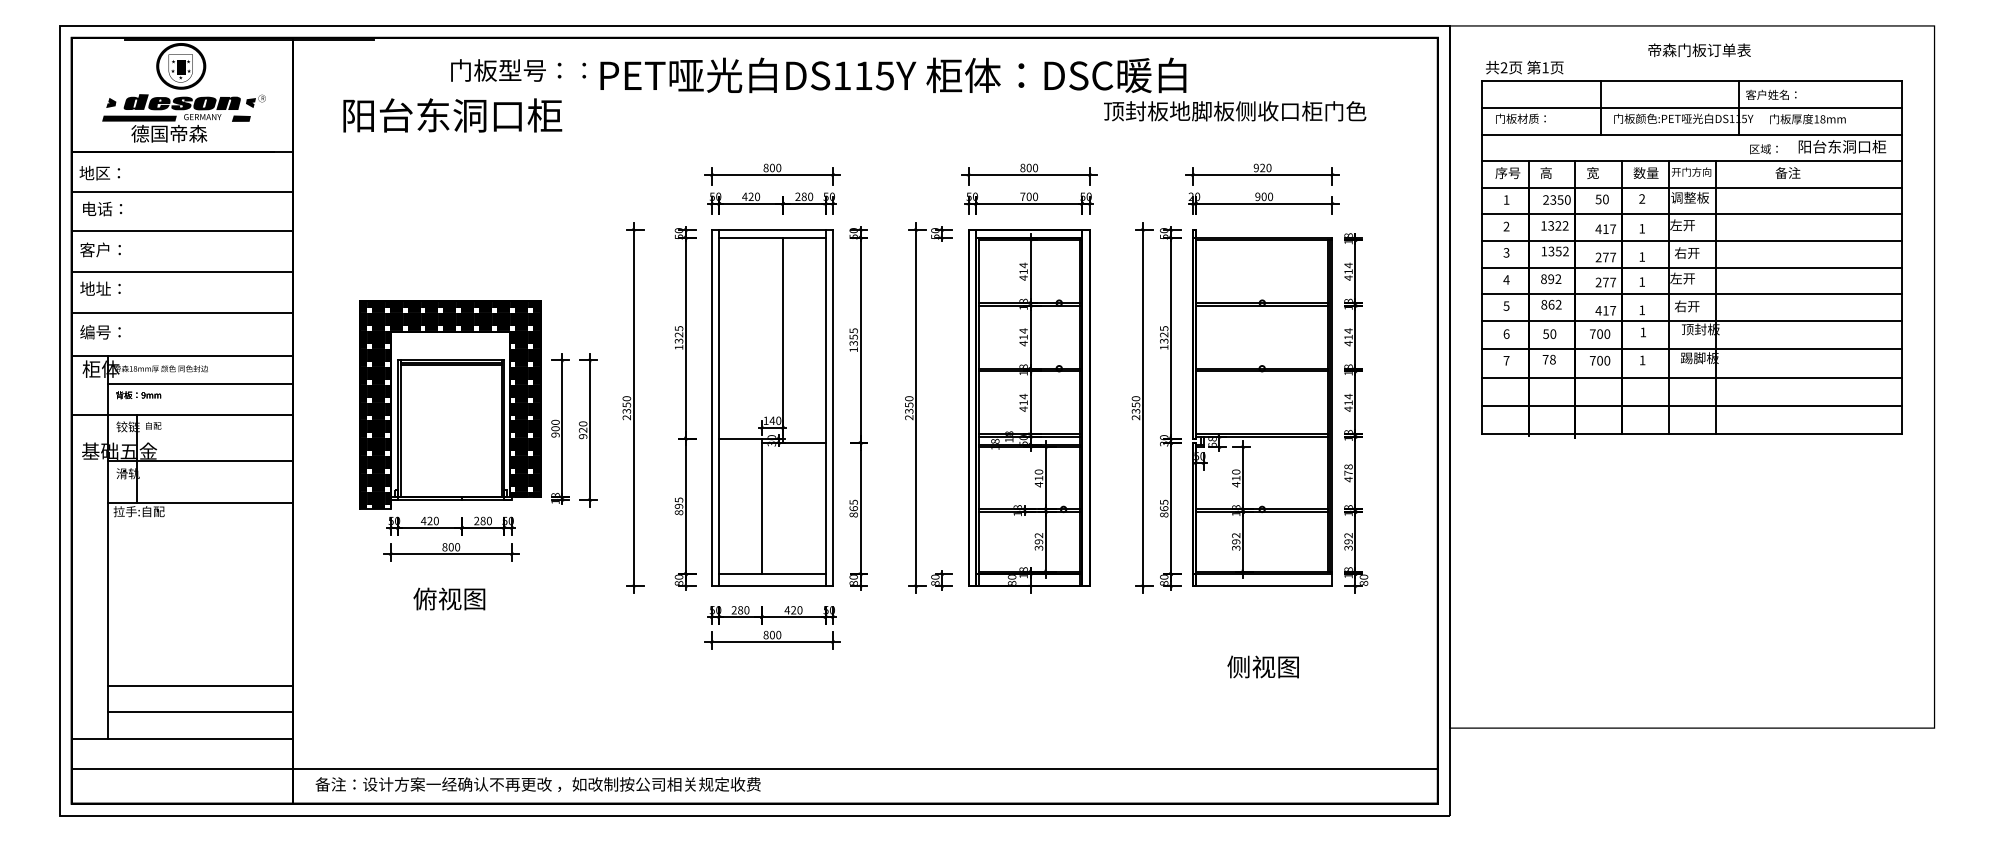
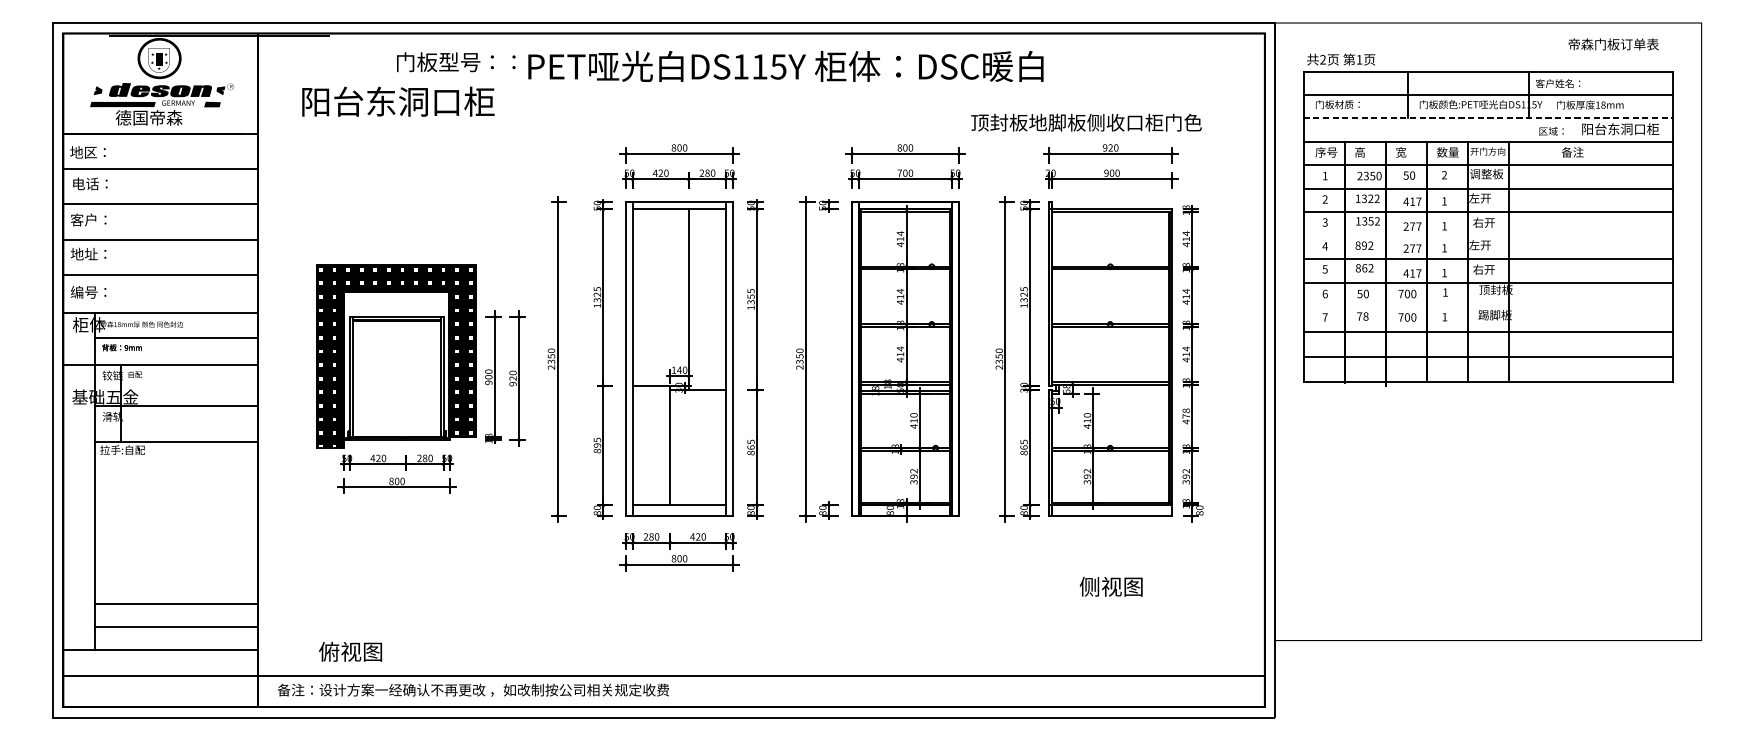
text: (1699, 50) -> (1613, 44), moved
text: (1235, 111) -> (1086, 122), moved
line: (1692, 134) -> (1488, 118), solid -> dashed
line: (1691, 267) -> (1487, 235), removed
line: (1691, 349) -> (1487, 307), removed
text: (449, 598) -> (350, 651), moved

